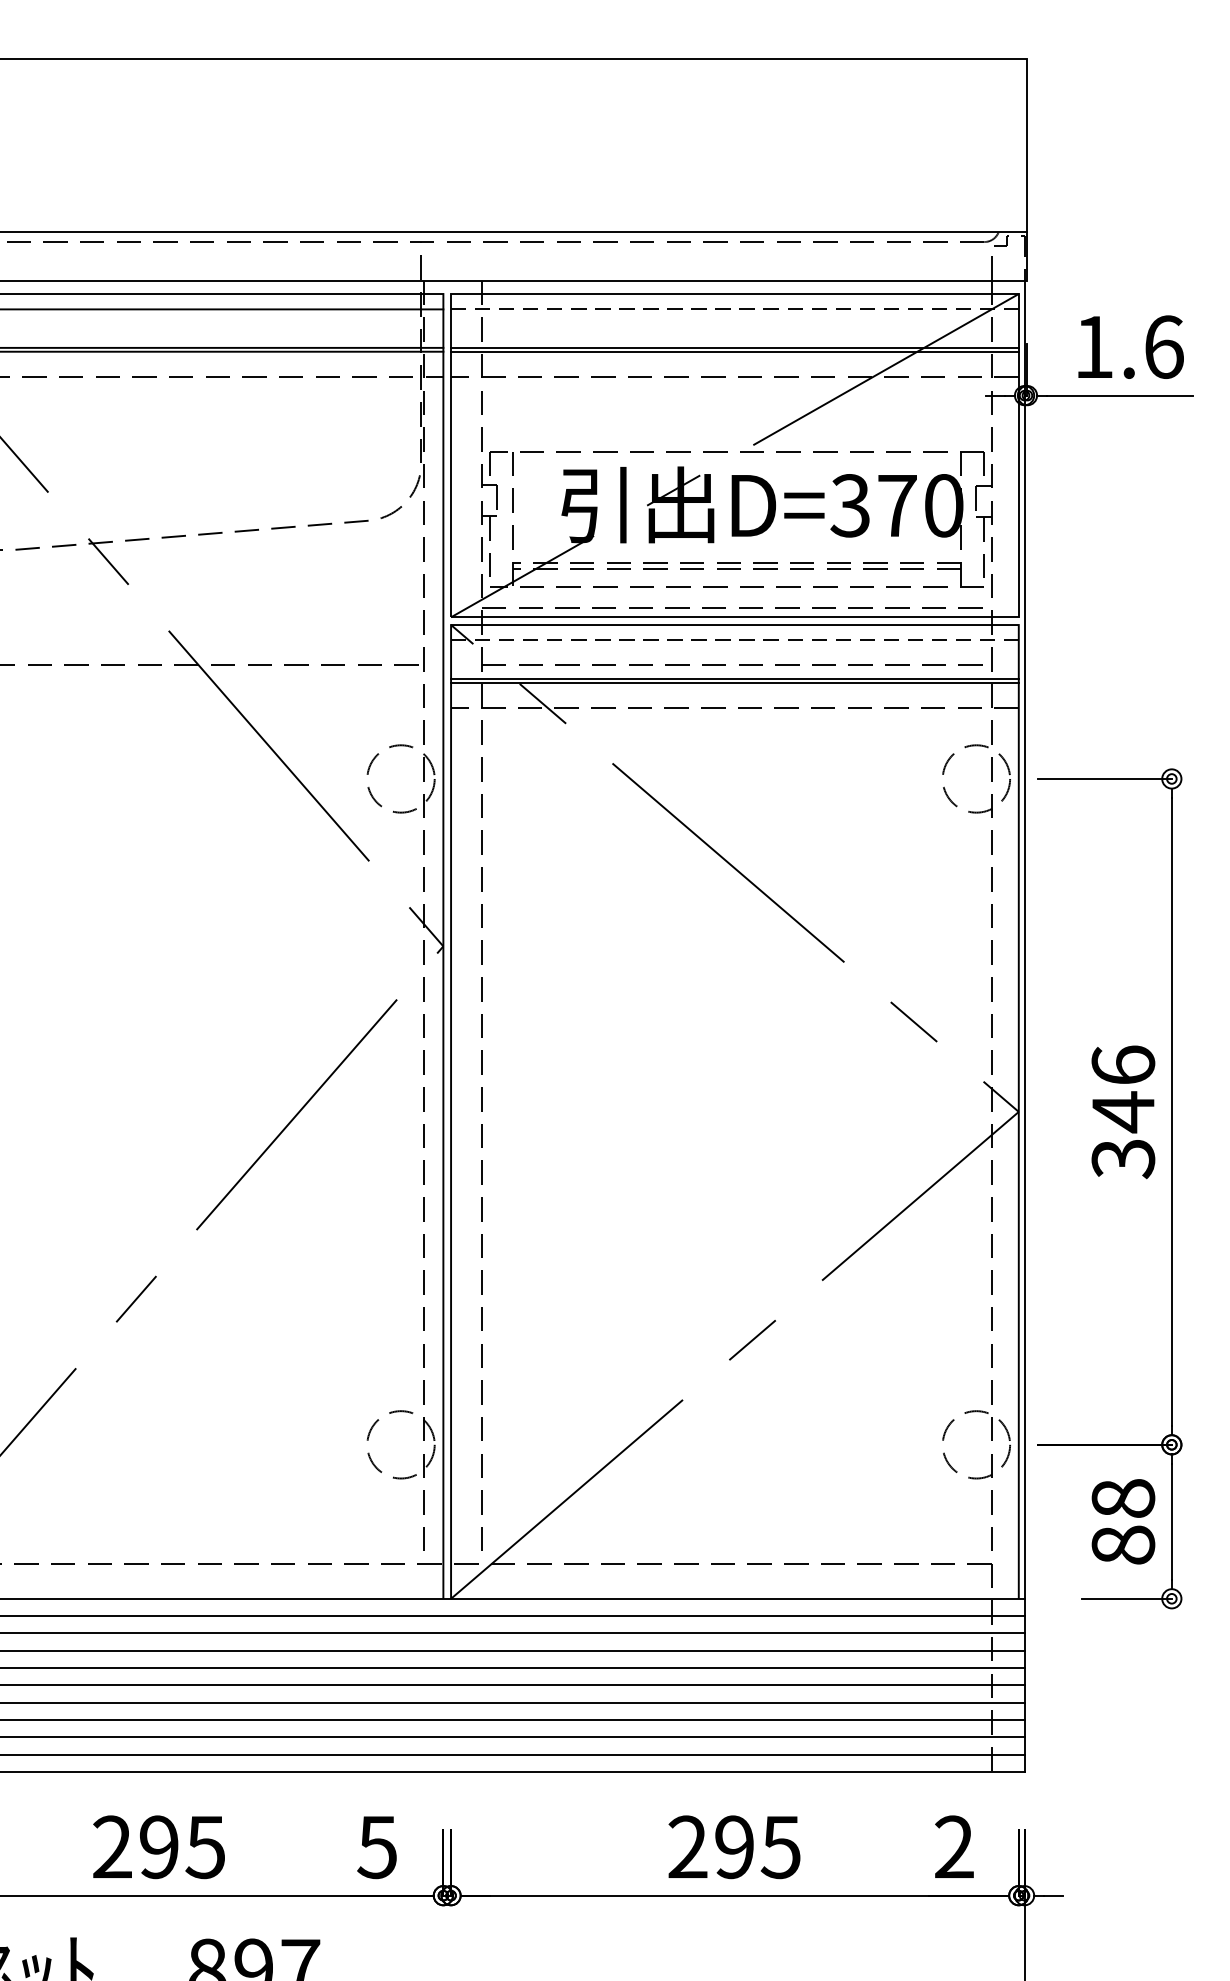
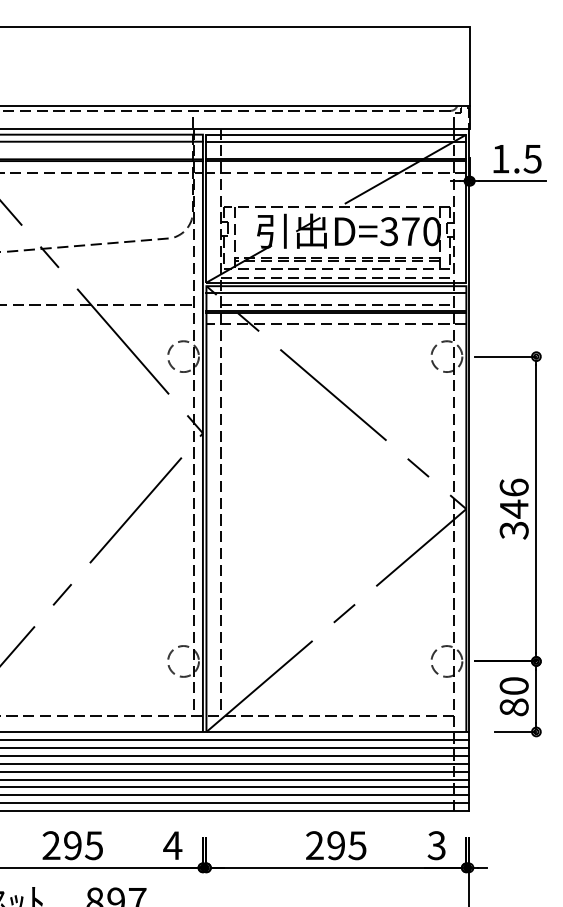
line: (735, 308) -> (336, 141), dashed -> solid
text: (1163, 346) -> (532, 158), 1.6 -> 1.5
line: (735, 640) -> (336, 293), dashed -> solid
text: (1124, 1497) -> (514, 685), 88 -> 80
text: (376, 1846) -> (172, 845), 5 -> 4
text: (953, 1846) -> (436, 845), 2 -> 3

